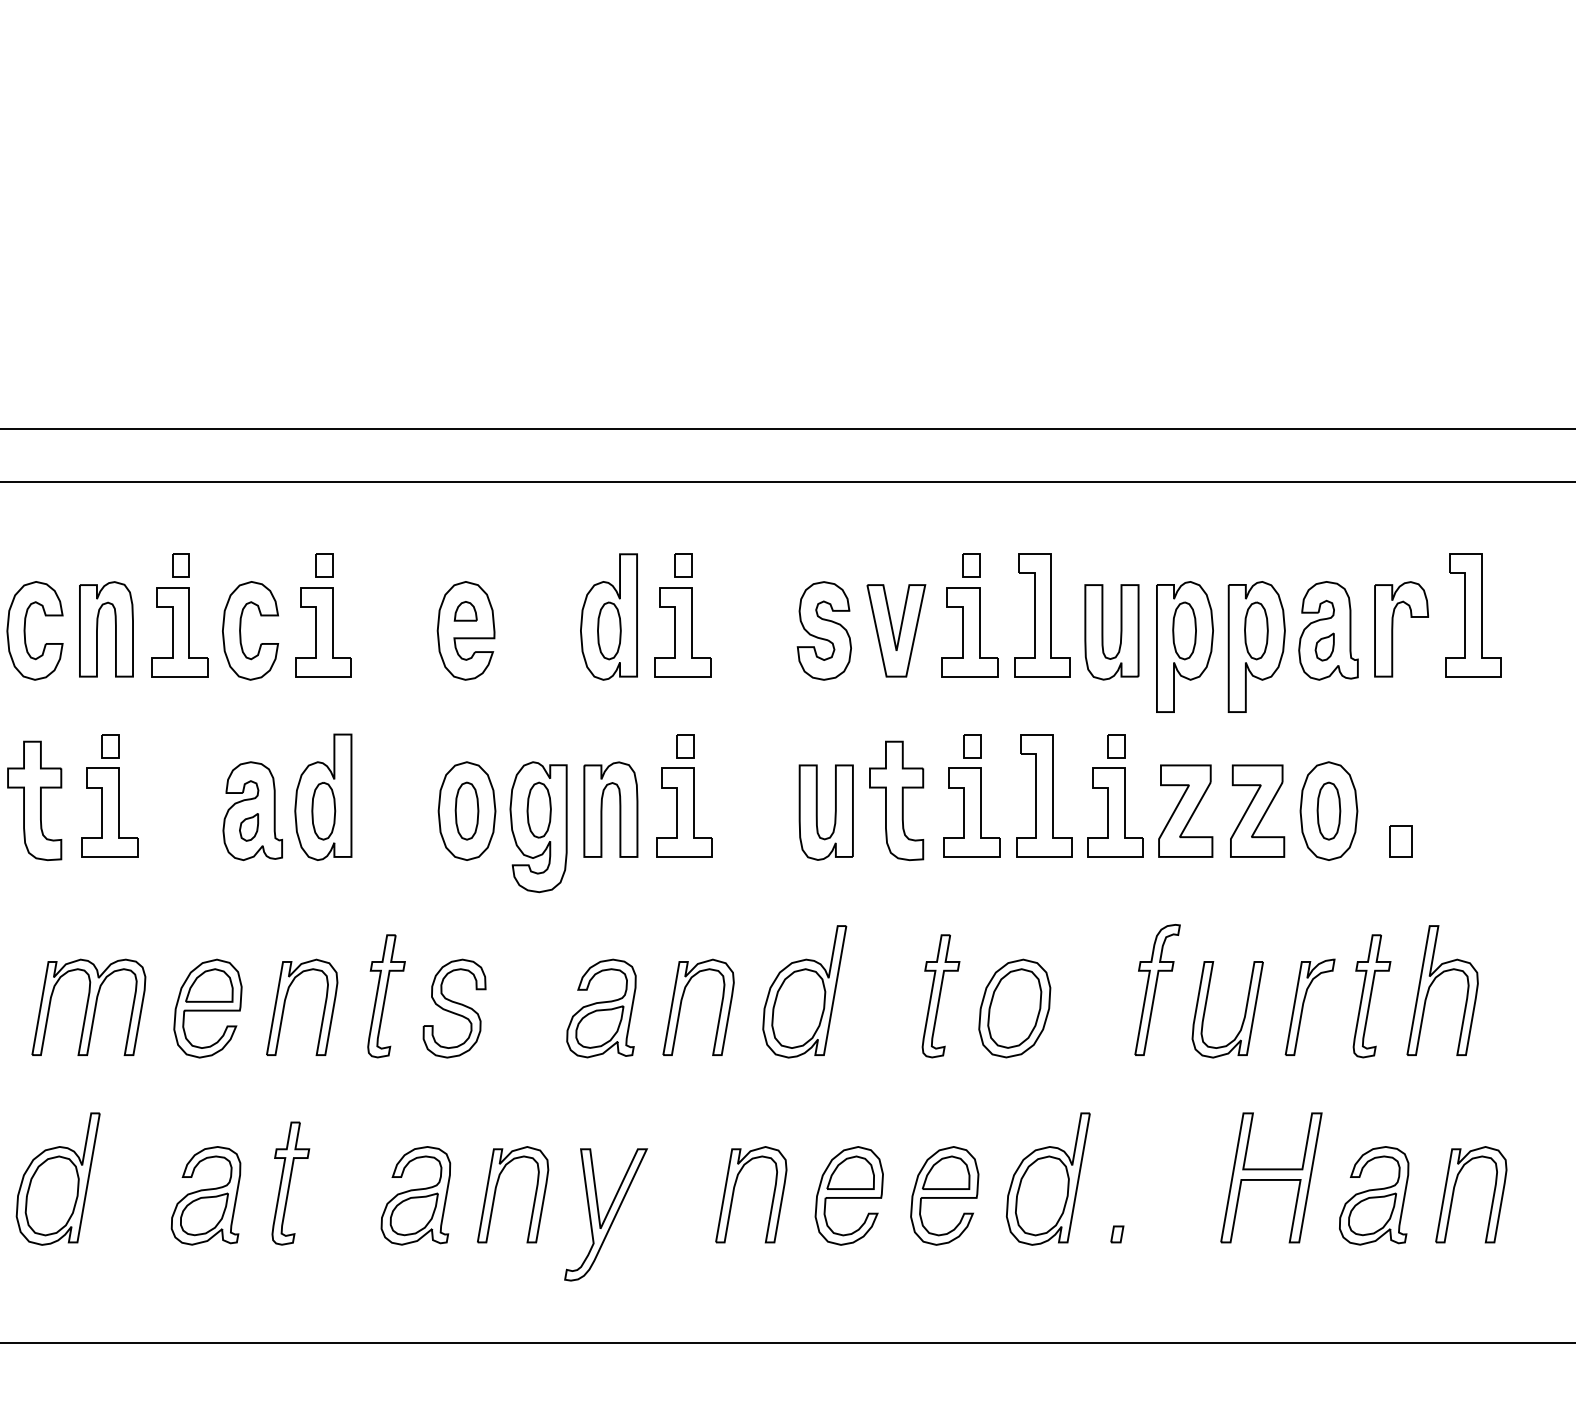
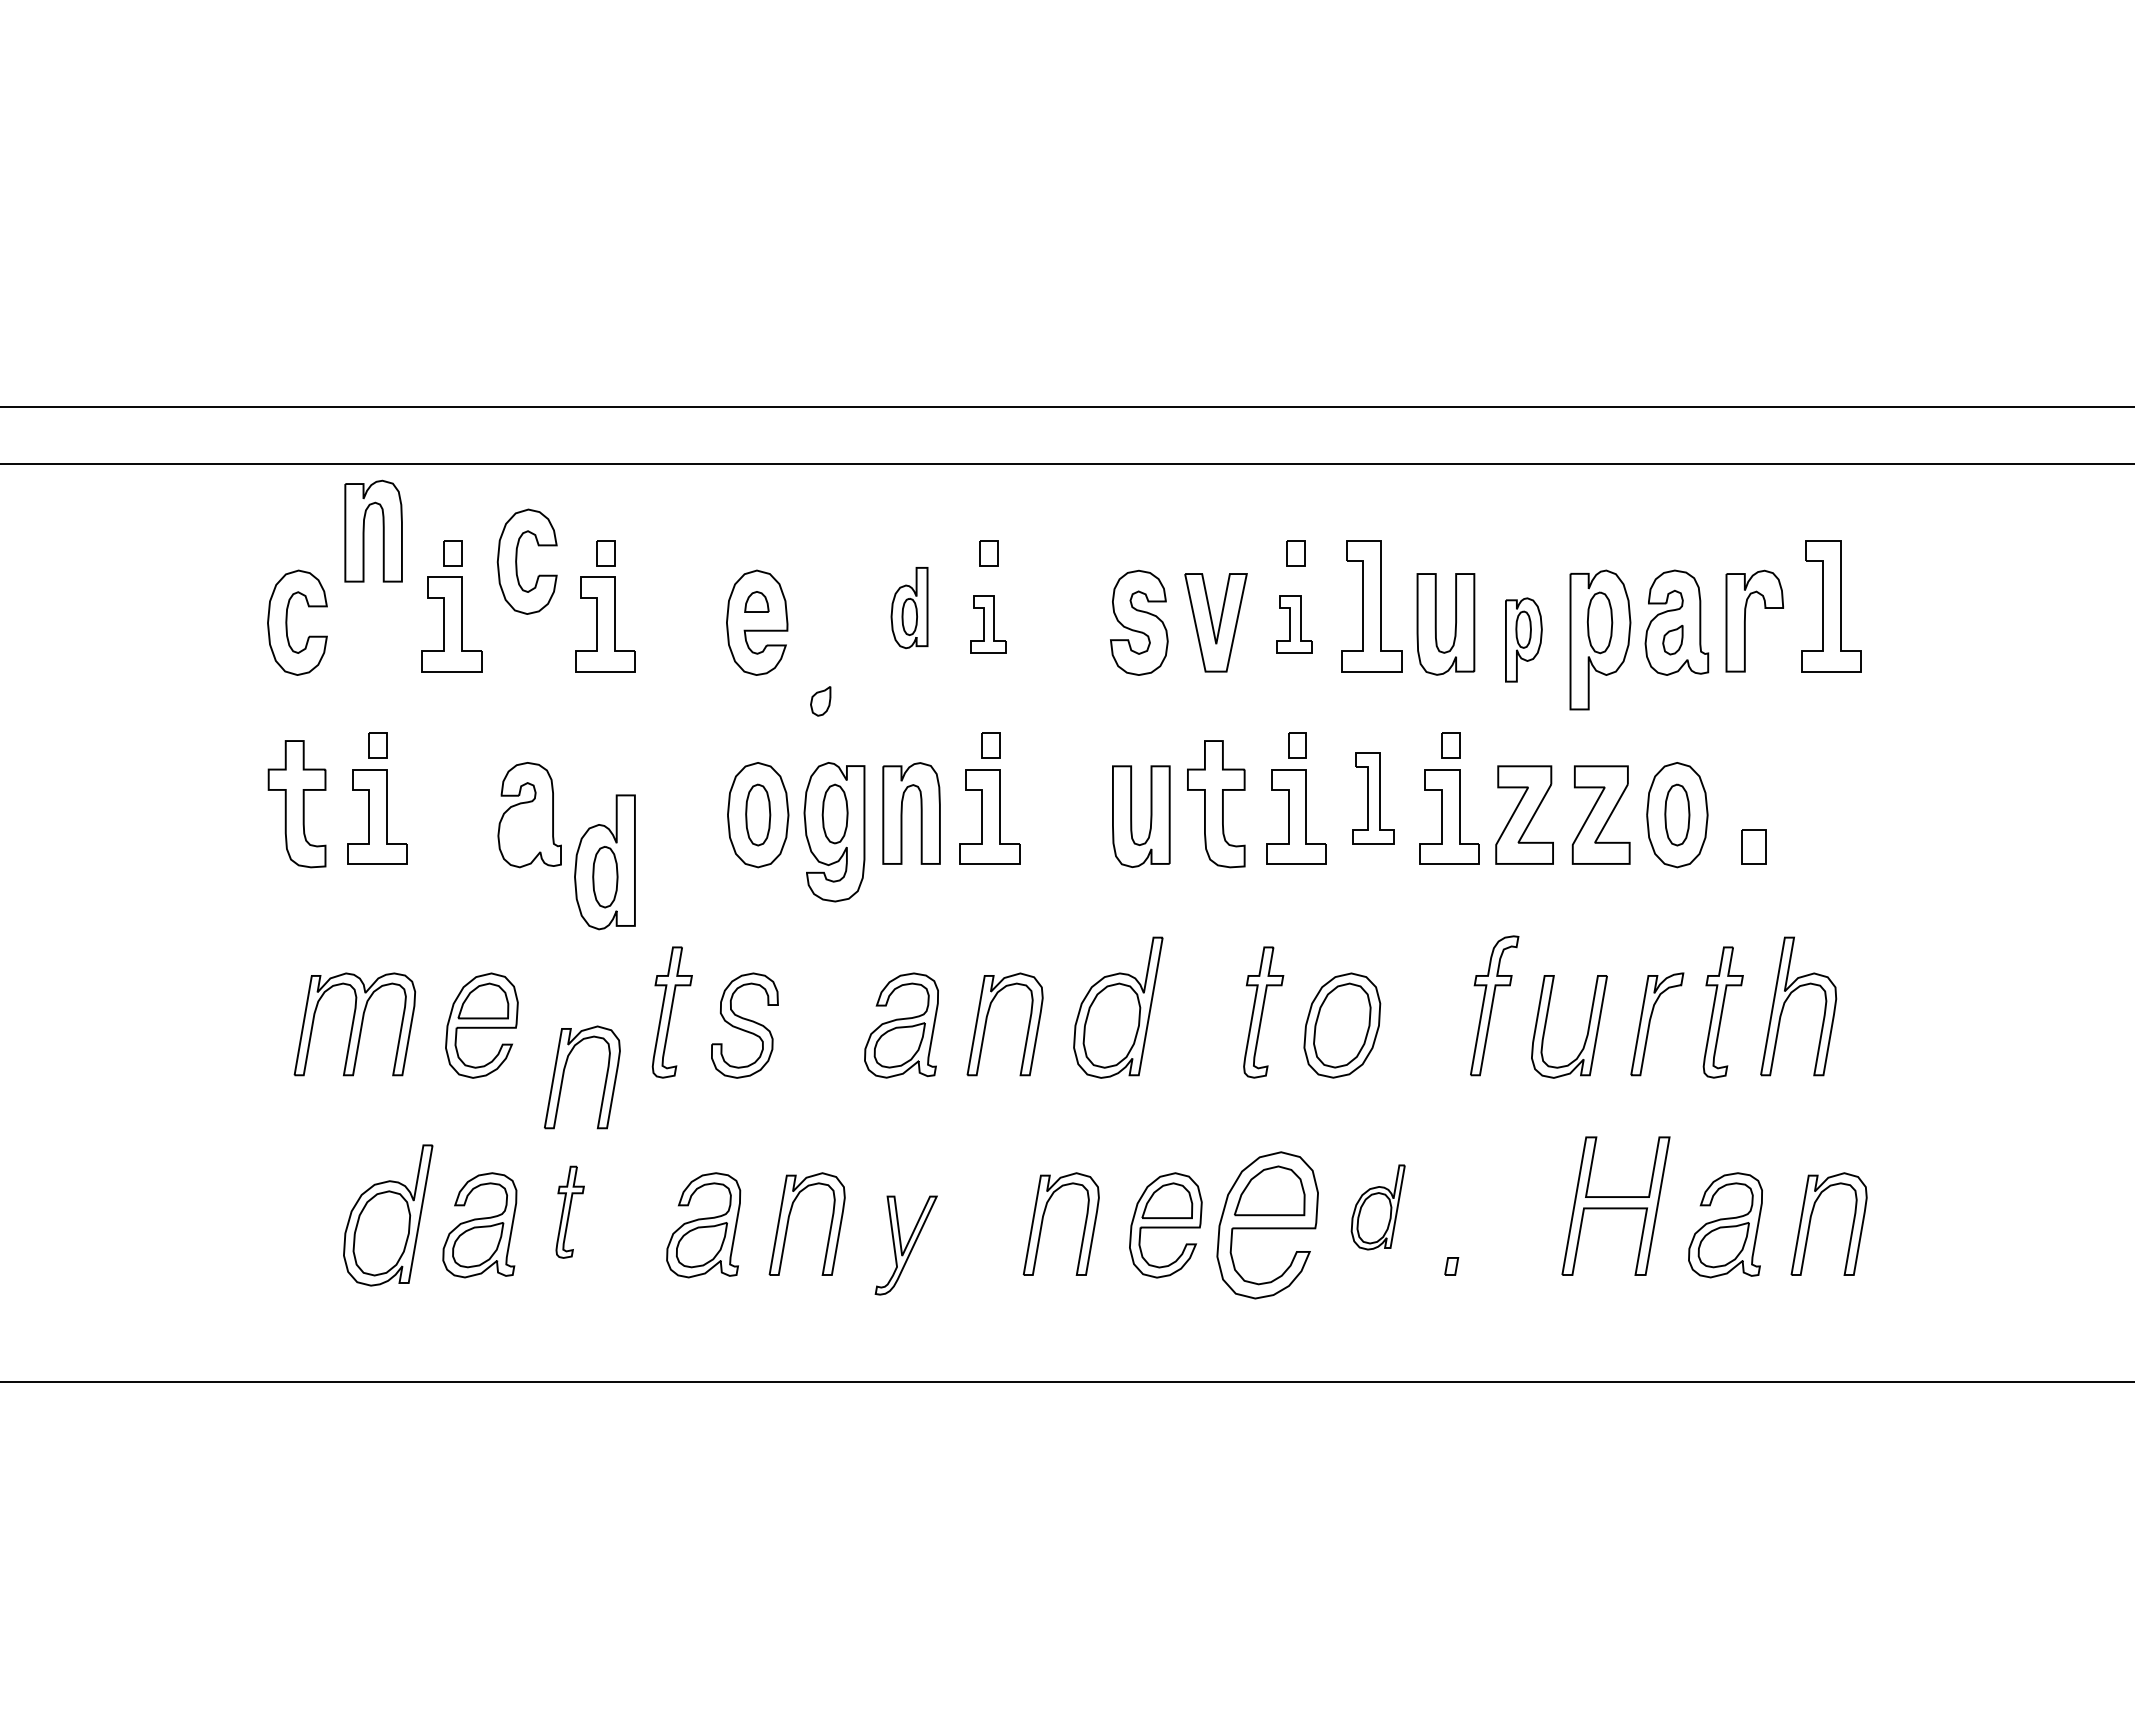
part: (608, 616) -> (909, 607), size x0.6
part: (97, 628) -> (364, 530), moved
part: (241, 629) -> (517, 560), moved
part: (683, 632) -> (988, 624), size x0.6
part: (969, 632) -> (1294, 624), size x0.6
part: (1184, 646) -> (1523, 639), size x0.6
part: (1044, 795) -> (1373, 798), size x0.7
part: (322, 797) -> (604, 862), moved
part: (248, 827) -> (820, 701), moved
part: (285, 1004) -> (564, 1074), moved
part: (58, 1179) -> (388, 1215), moved
part: (1048, 1179) -> (1378, 1207), size x0.6
part: (290, 1183) -> (569, 1212), size x0.7
part: (944, 1196) -> (1267, 1225), size x1.4
part: (605, 1214) -> (905, 1245), size x0.7

